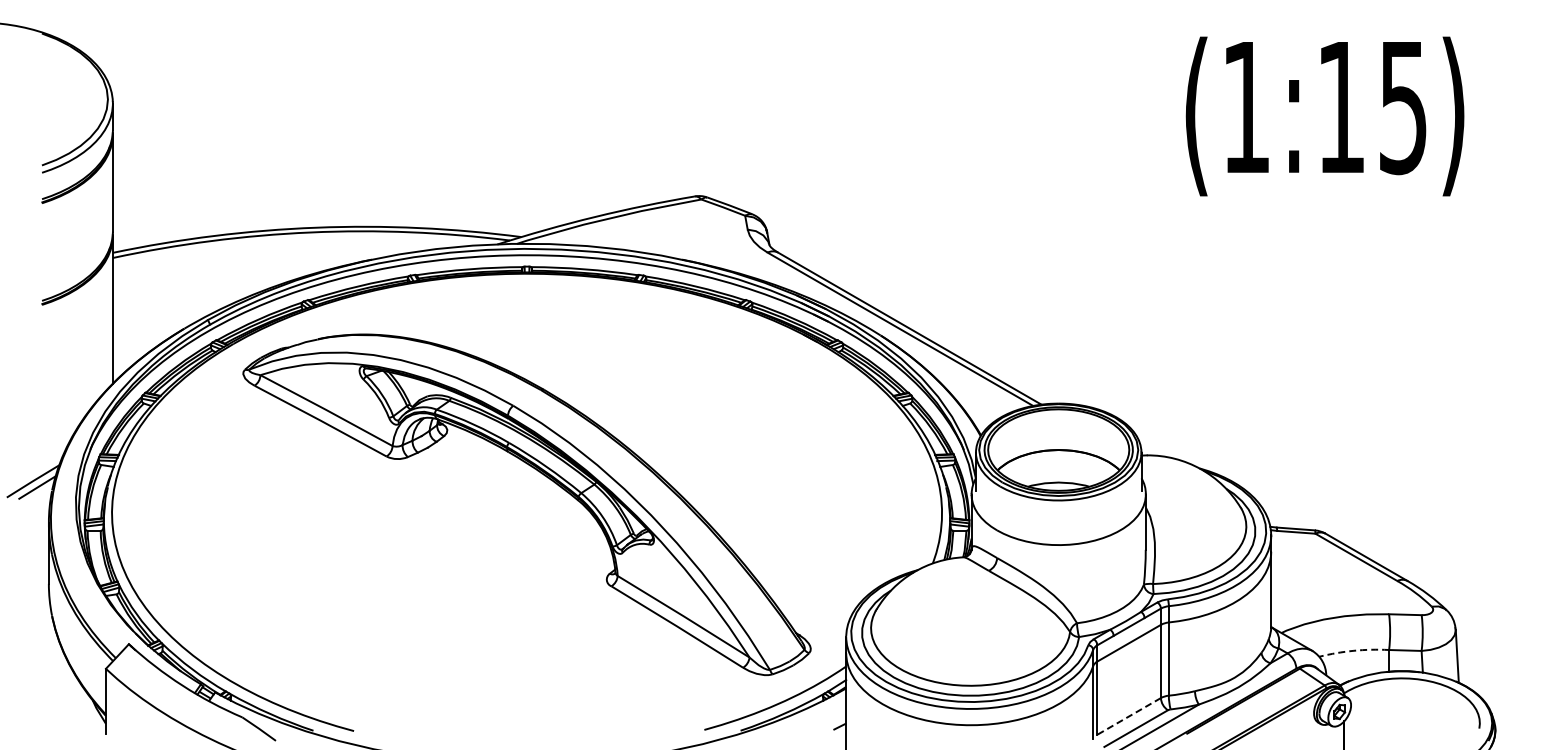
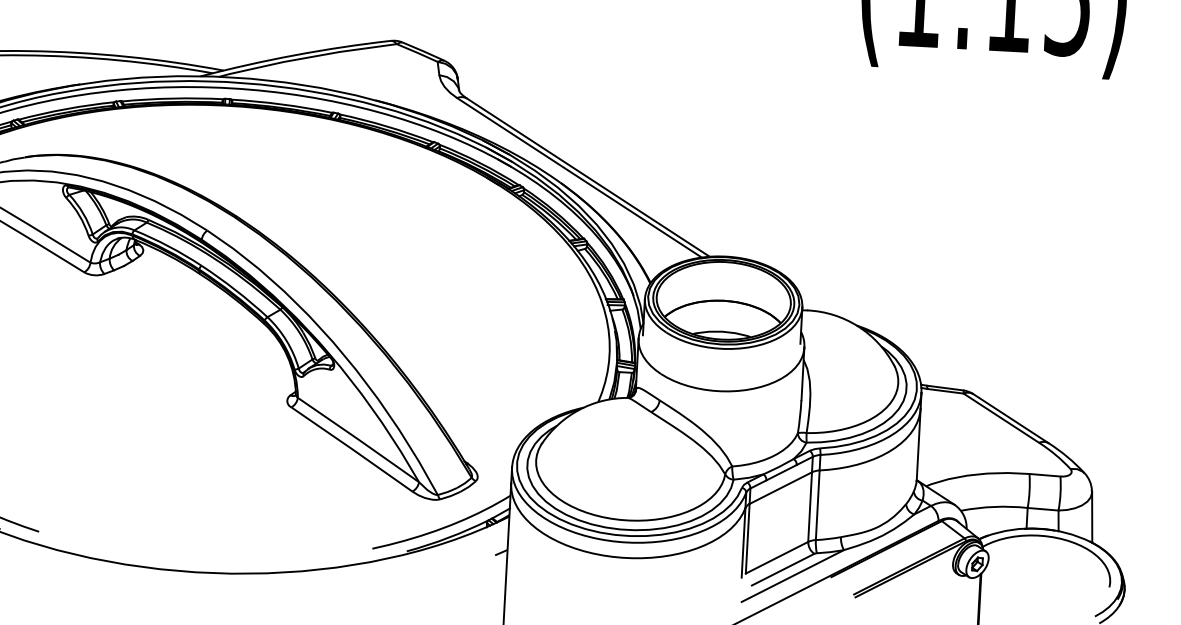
arc: (1353, 650) -> (993, 506), dashed -> solid
line: (1129, 716) -> (777, 557), dashed -> solid

